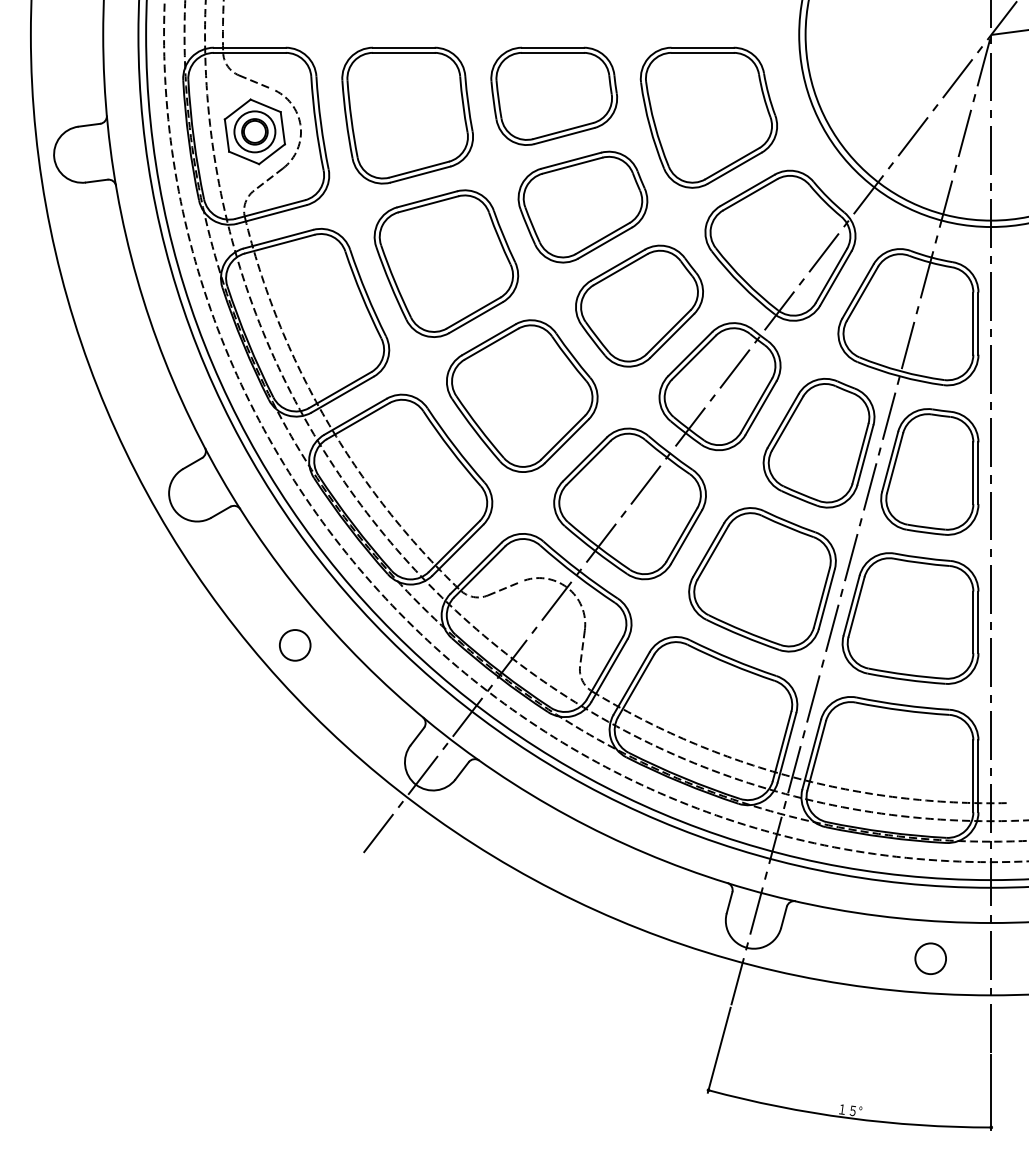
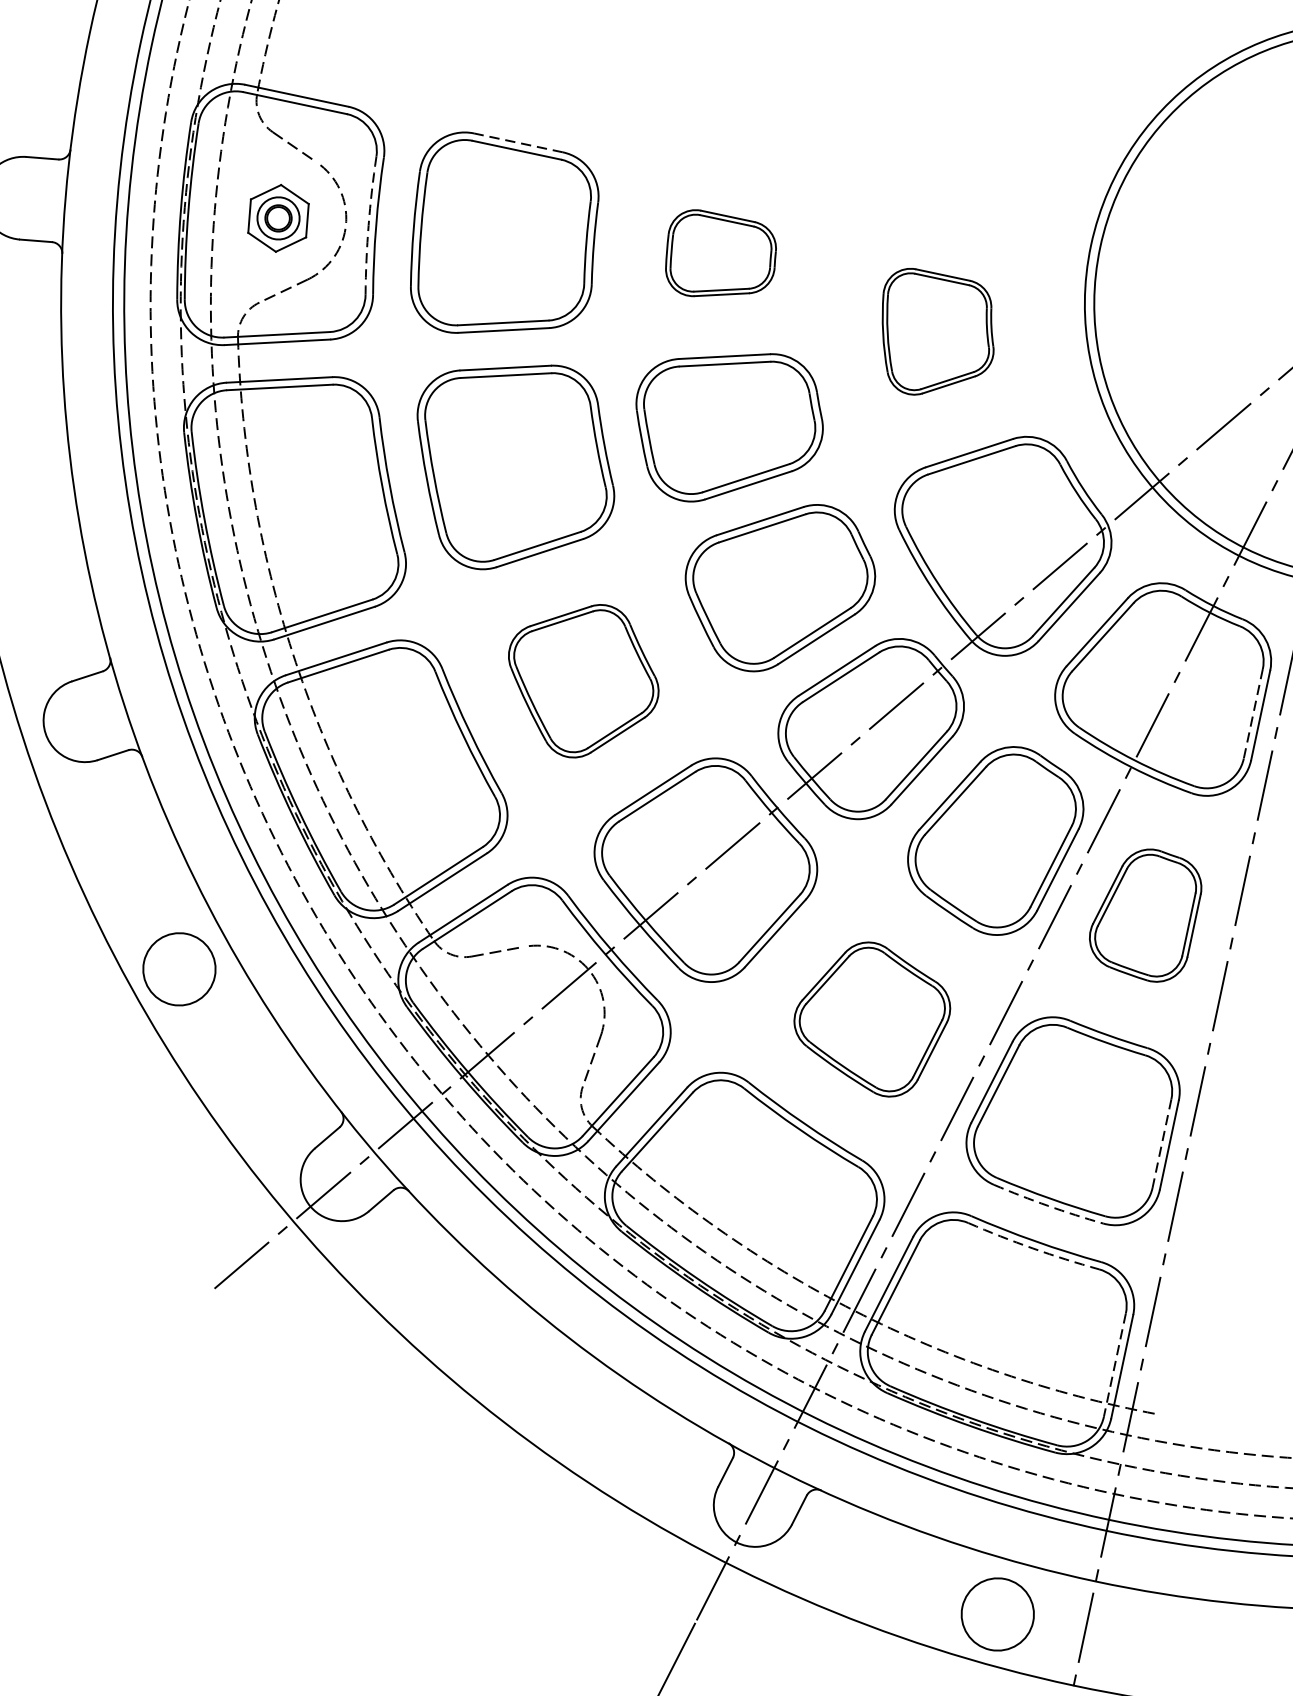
line: (403, 47) -> (518, 142), solid -> dashed
part: (554, 95) -> (720, 257), size x0.6
part: (708, 117) -> (935, 336), size x0.6
arc: (315, 123) -> (368, 224), solid -> dashed
part: (254, 131) -> (278, 217), size x0.7
line: (973, 324) -> (1253, 715), solid -> dashed
part: (522, 395) -> (582, 679), size x0.7
part: (929, 471) -> (1145, 913), size x0.7
part: (762, 579) -> (871, 1017), size x0.7
line: (973, 622) -> (1162, 1143), solid -> dashed
circle: (294, 645) -> (178, 969), size x1.6
arc: (906, 679) -> (1048, 1205), solid -> dashed
arc: (902, 710) -> (1033, 1248), solid -> dashed
line: (973, 776) -> (1115, 1365), solid -> dashed
circle: (930, 958) -> (997, 1613), size x1.6

